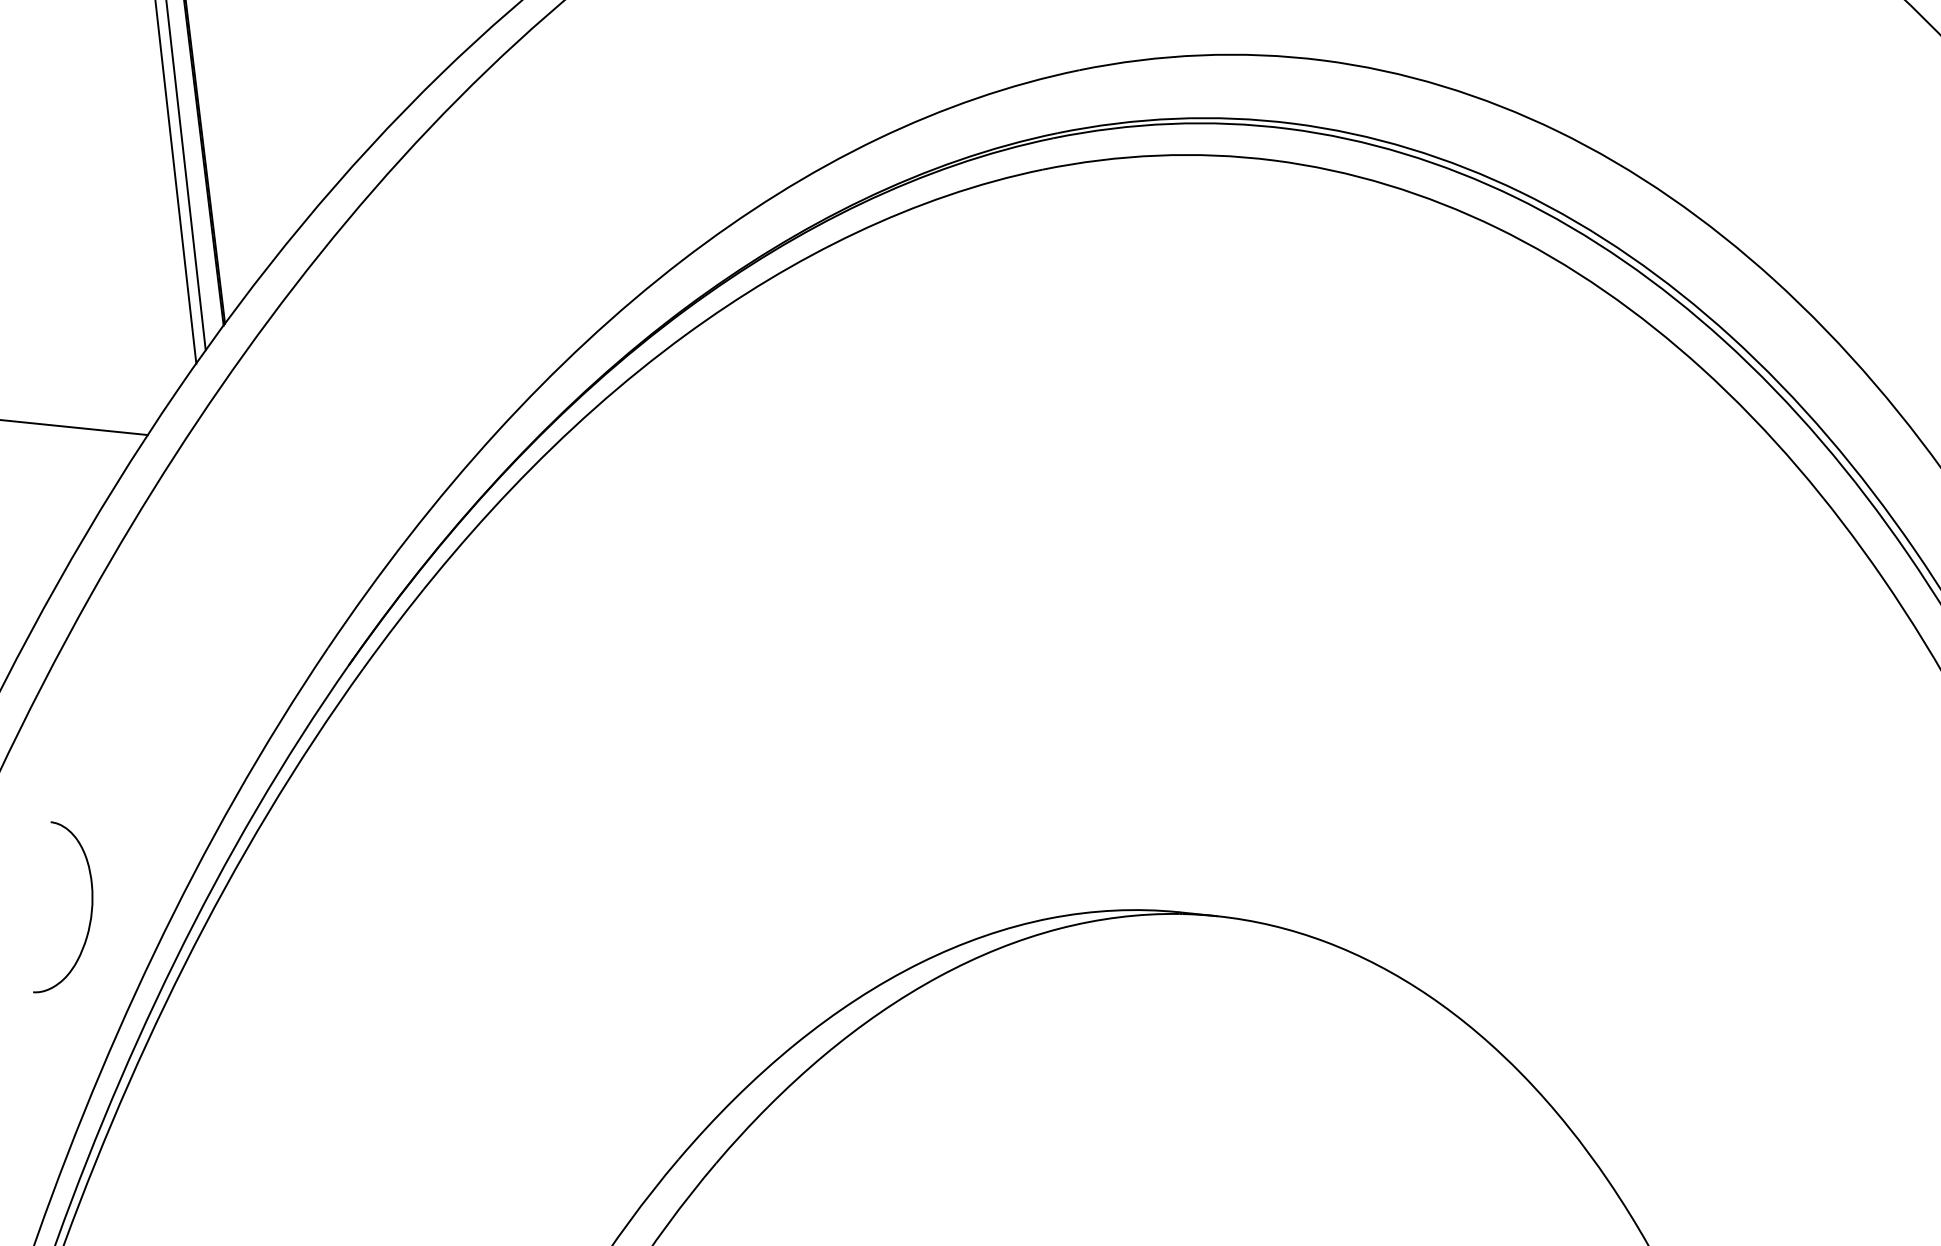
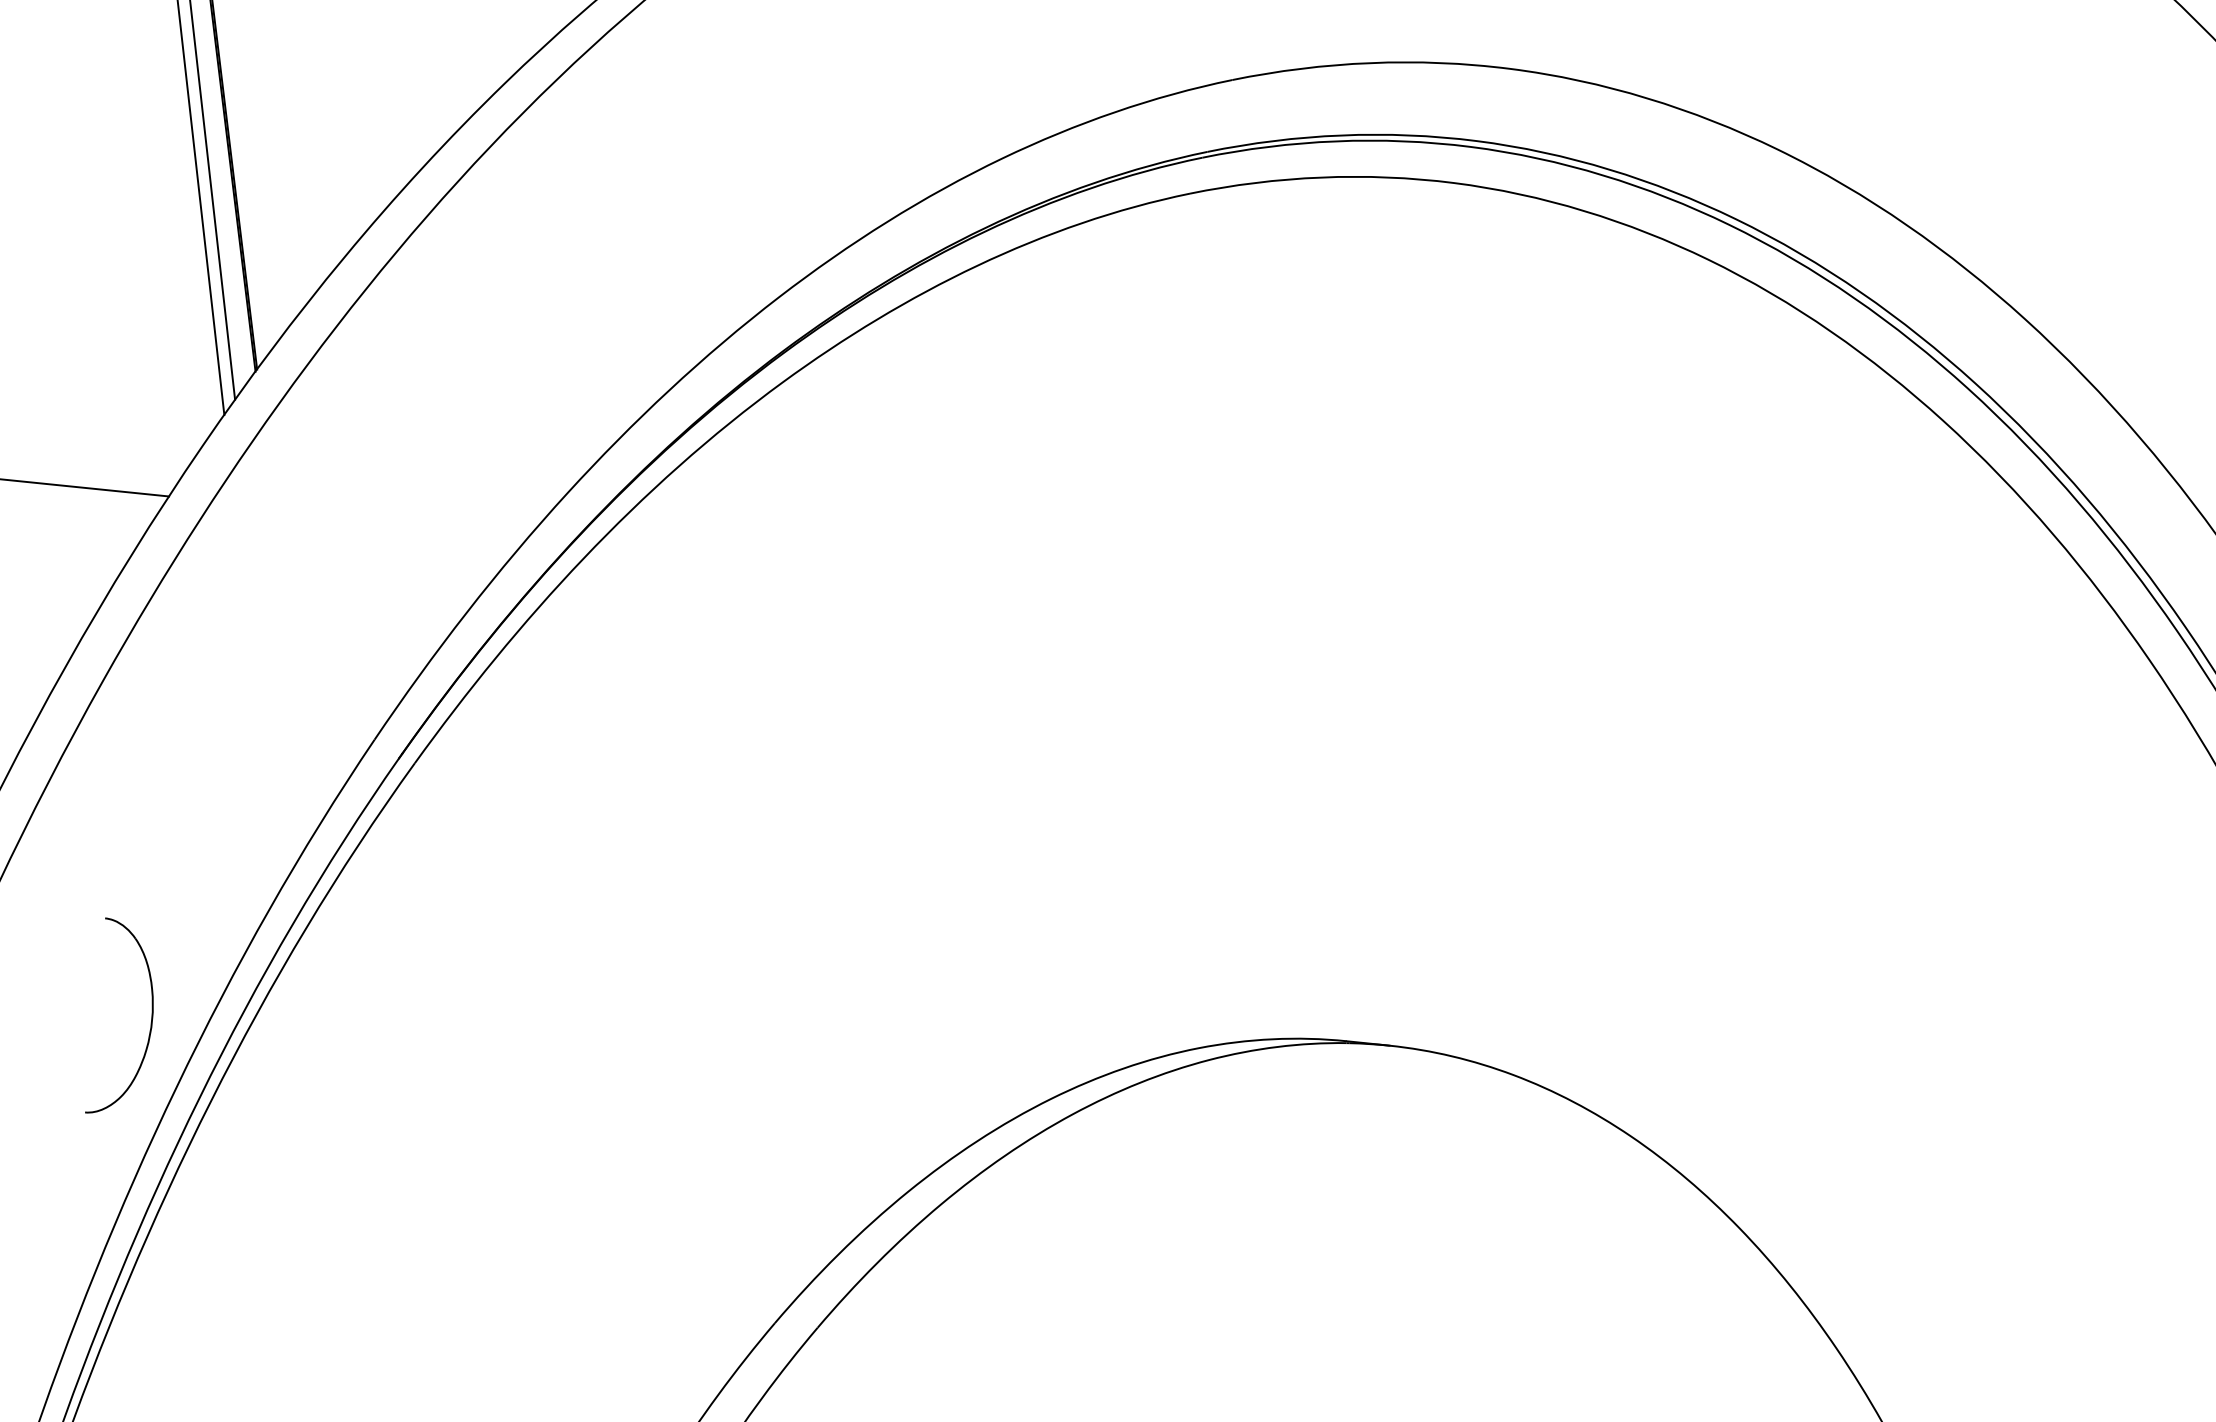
part: (90, 913) -> (150, 1022), moved

